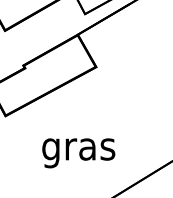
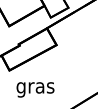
text: (78, 152) -> (35, 89), moved

